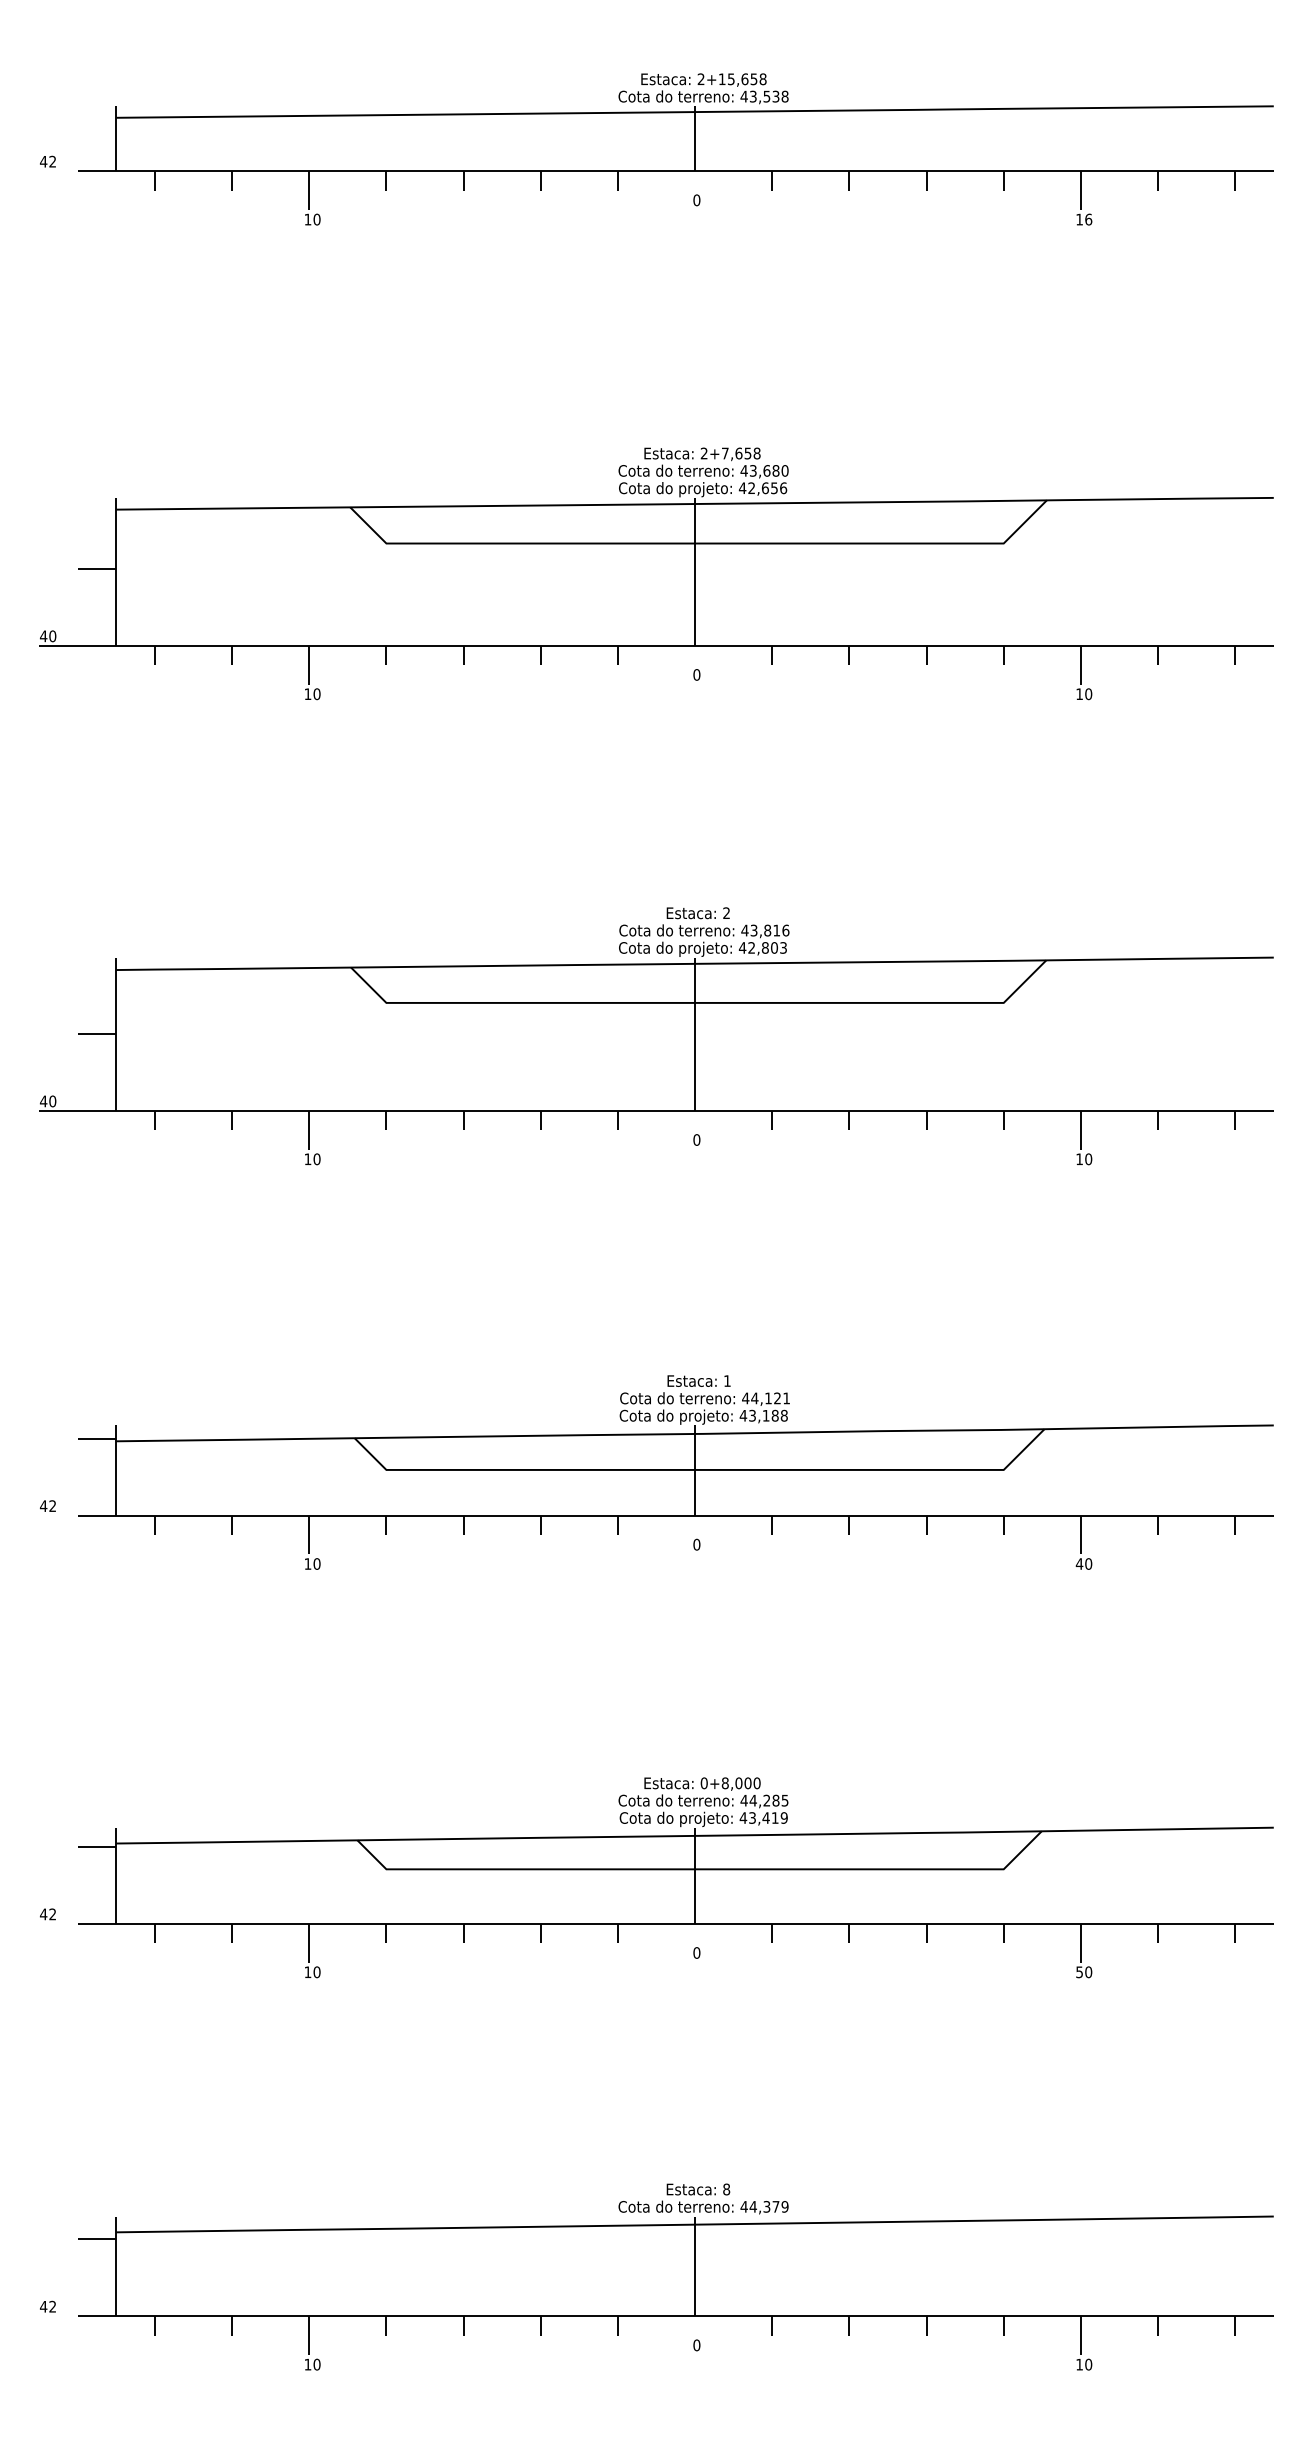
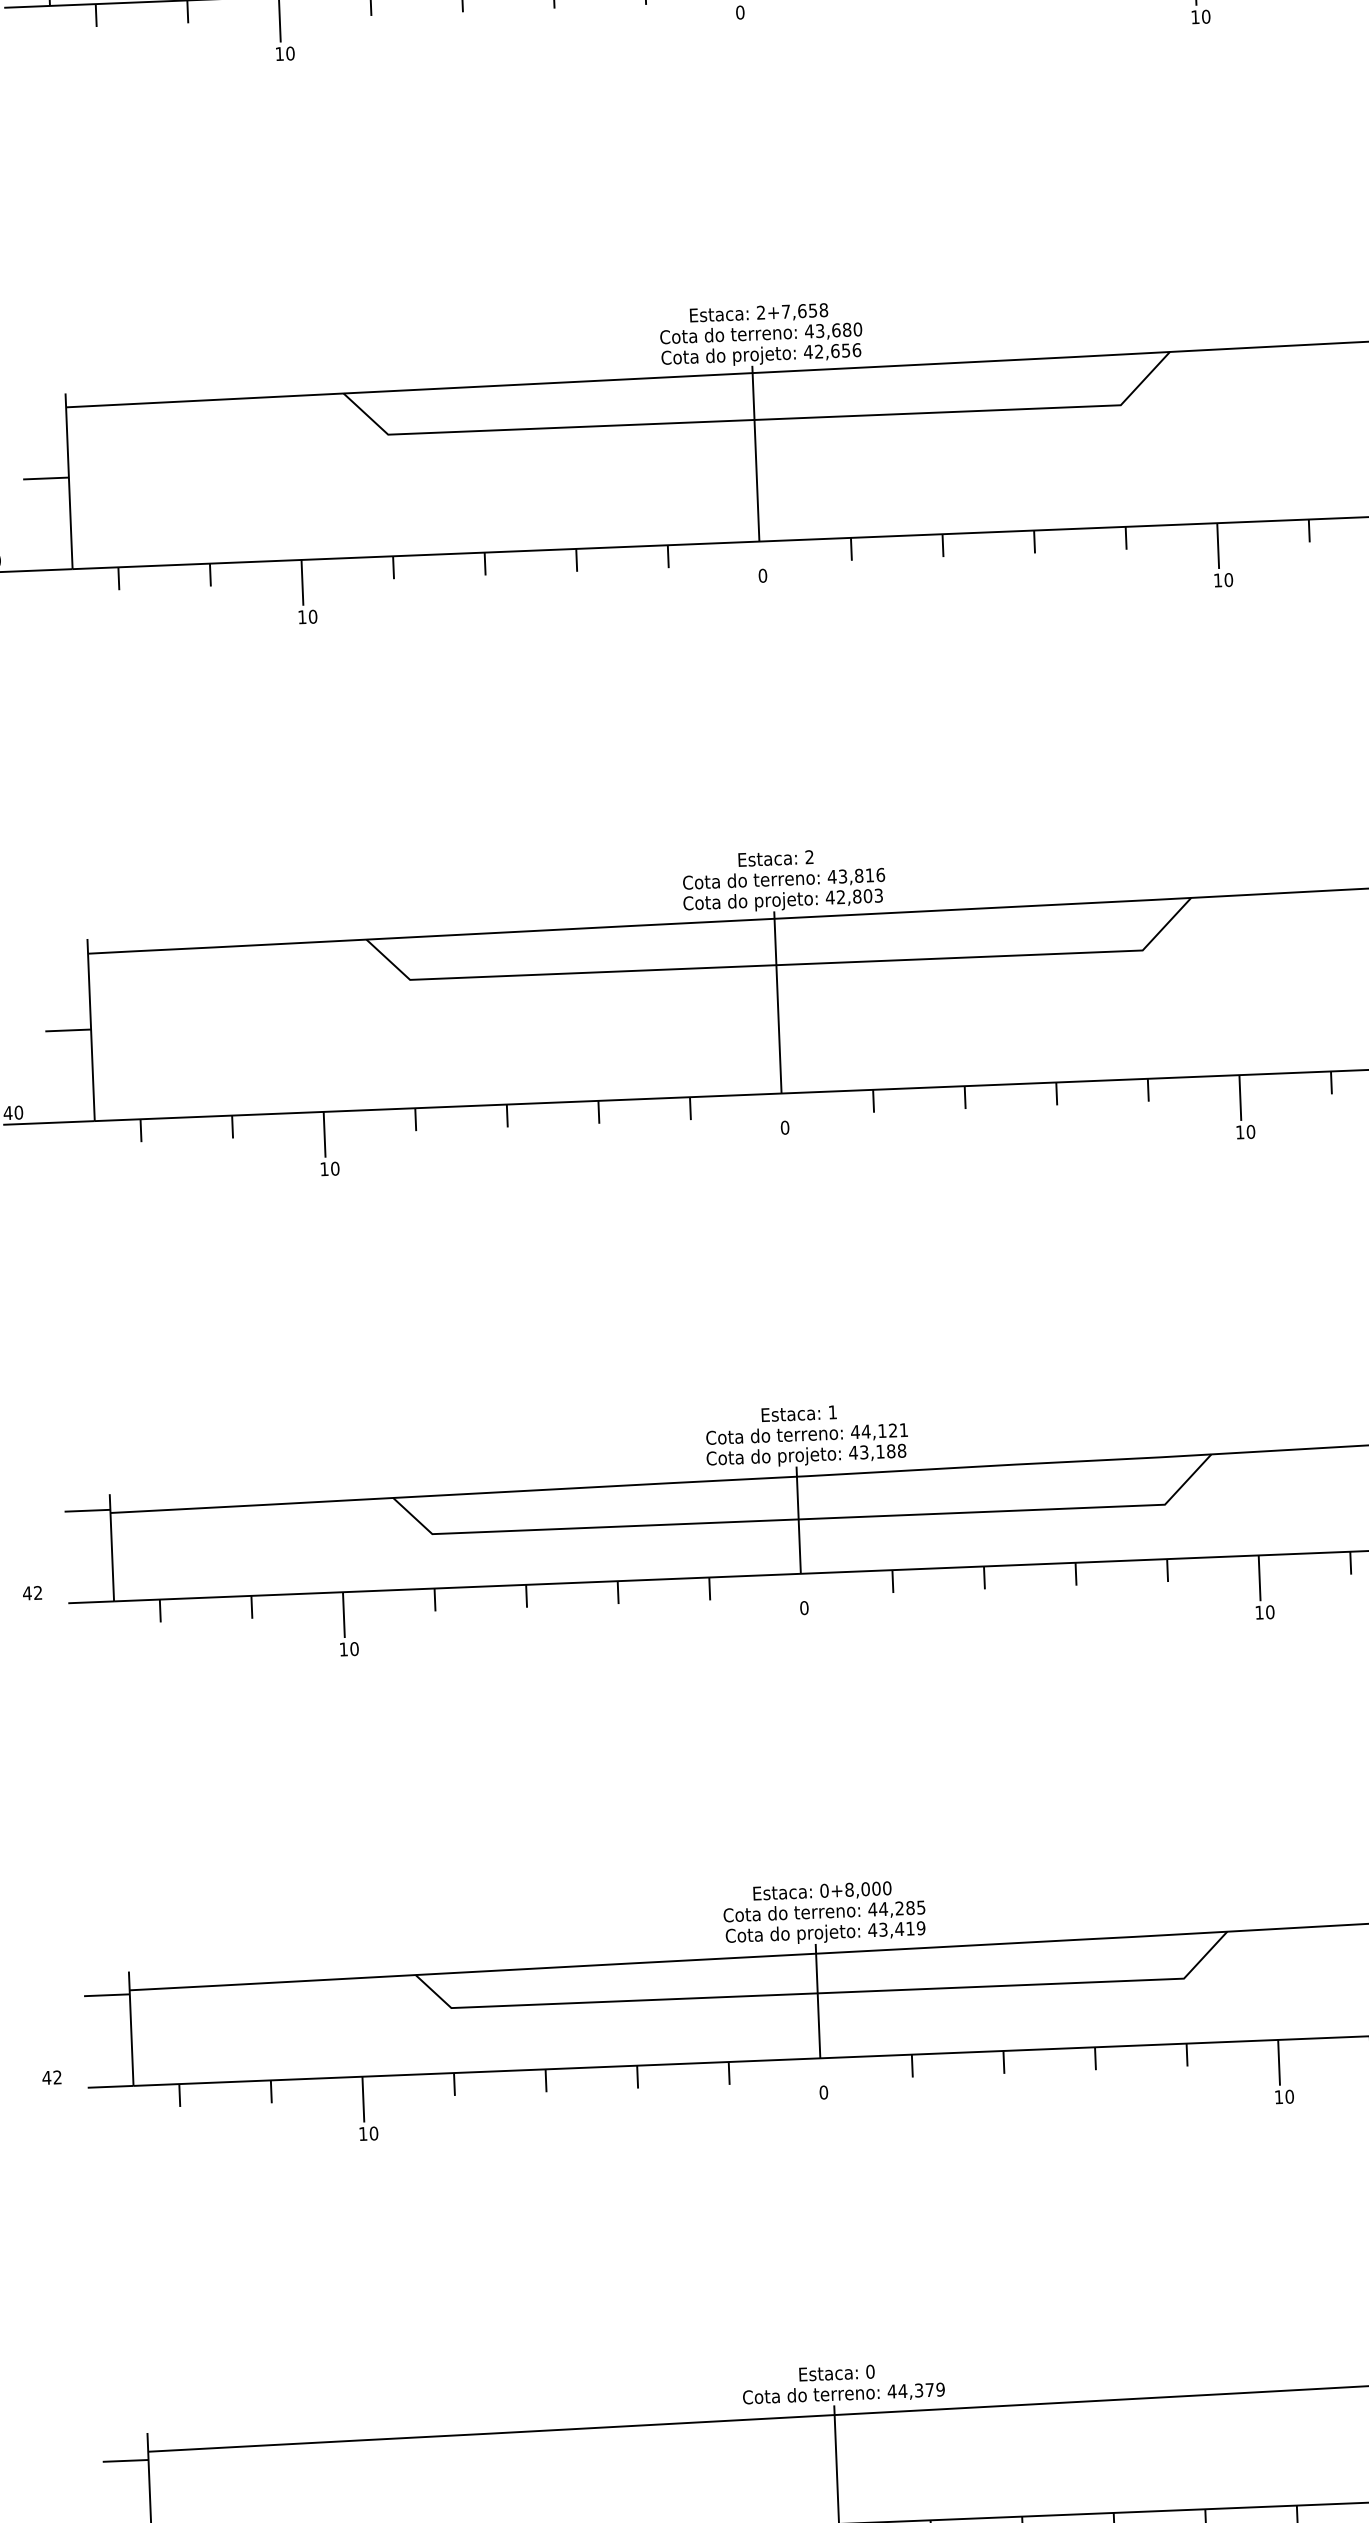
text: (1088, 219) -> (1205, 16), 16 -> 10
text: (1079, 1563) -> (1259, 1612), 40 -> 10
text: (1079, 1972) -> (1278, 2097), 50 -> 10
text: (726, 2189) -> (870, 2371), 8 -> 0

